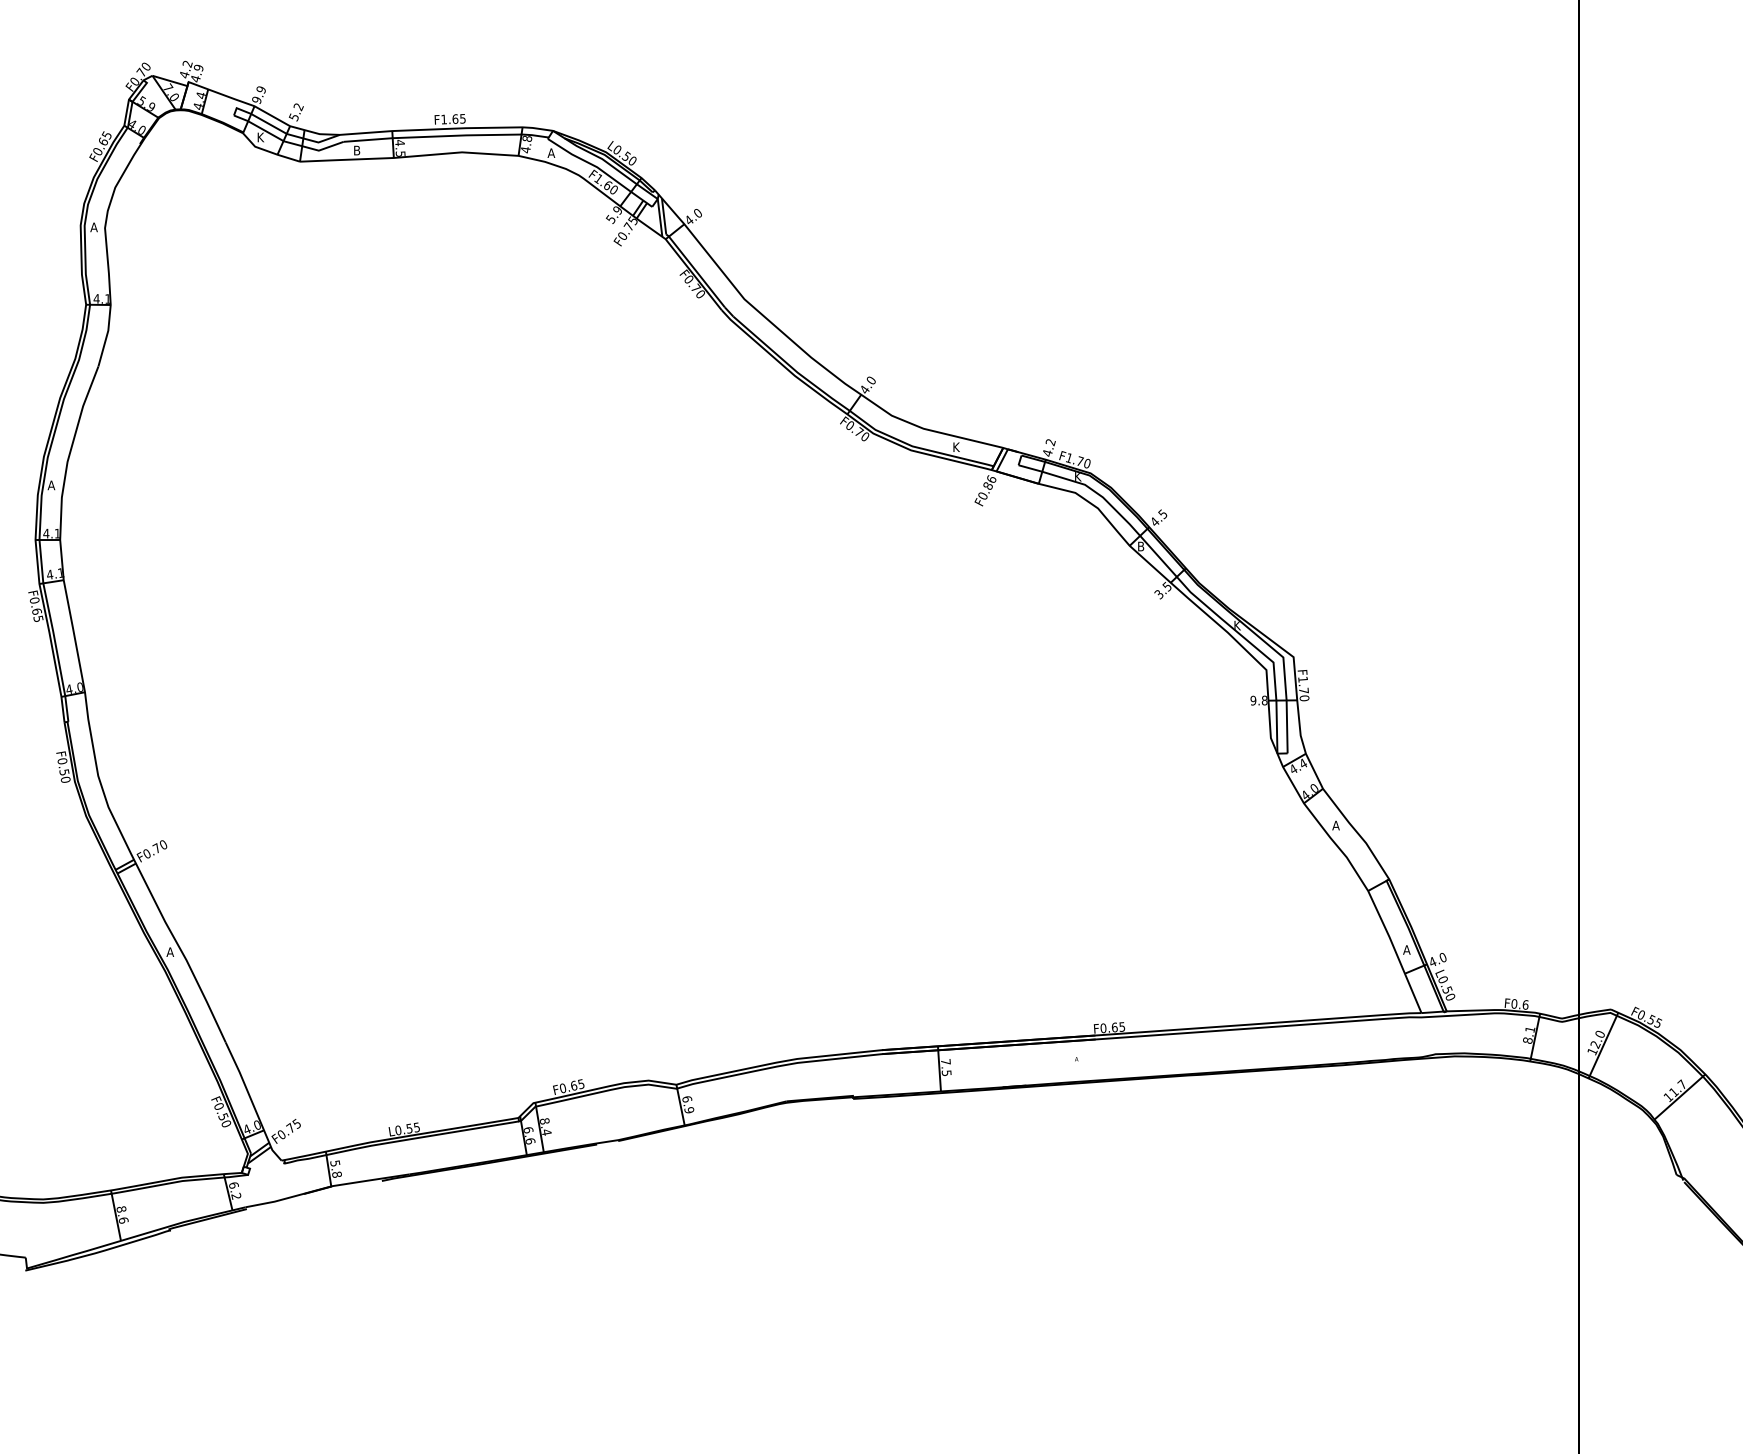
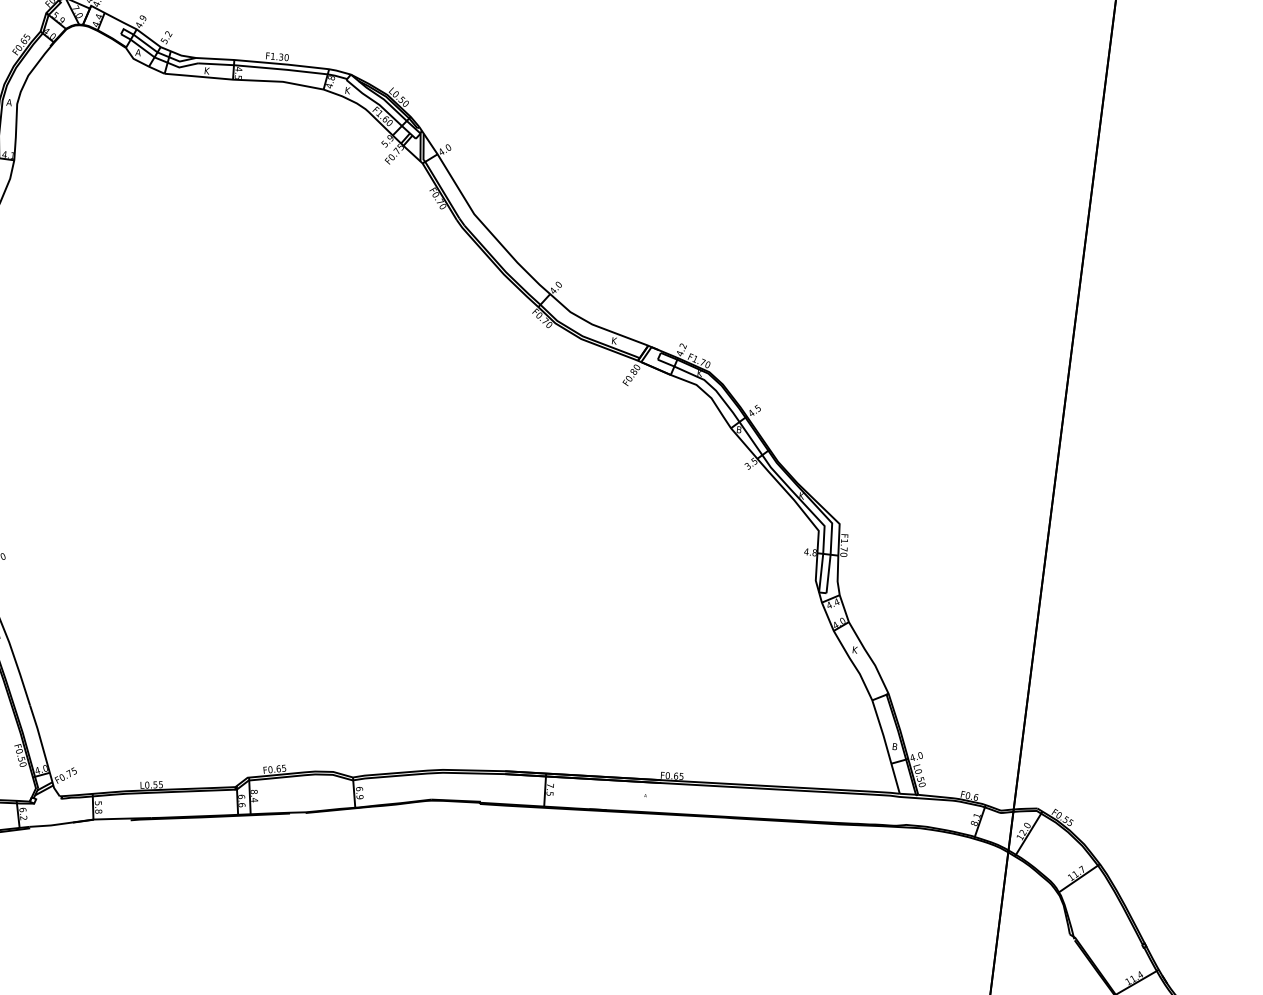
text: (256, 99) -> (138, 24), 9.9 -> 4.9
text: (458, 119) -> (283, 57), F1.65 -> F1.30
text: (260, 137) -> (138, 52), K -> A
text: (357, 150) -> (207, 70), B -> K
text: (551, 152) -> (347, 90), A -> K
text: (991, 478) -> (636, 366), F0.86 -> F0.80
text: (1253, 700) -> (806, 551), 9.8 -> 4.8
text: (1335, 825) -> (854, 649), A -> K
text: (1406, 949) -> (894, 746), A -> B

